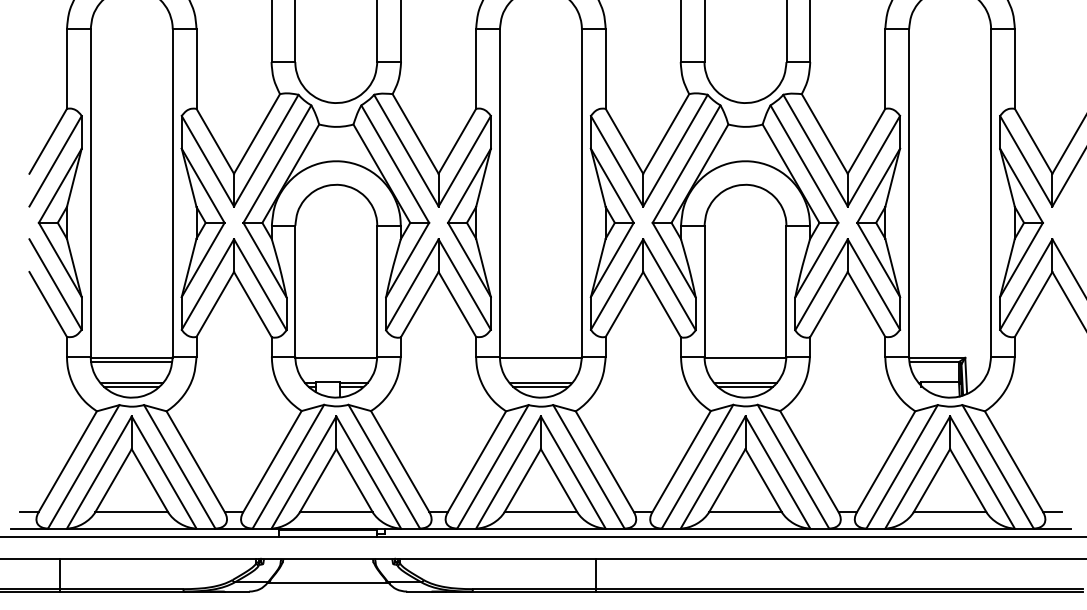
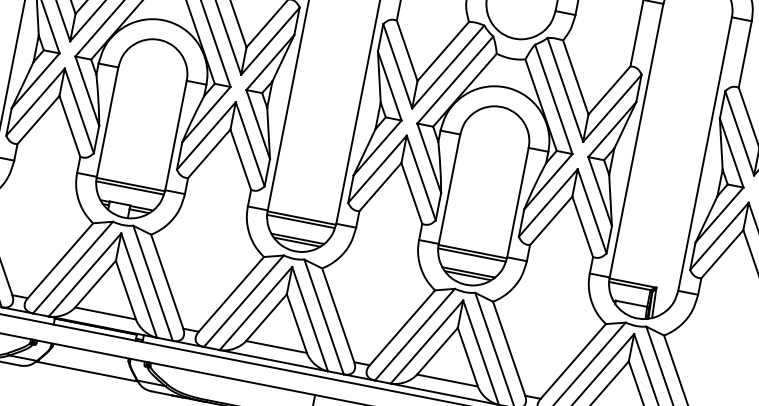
line: (335, 362) -> (129, 188), added
line: (540, 362) -> (300, 221), added
line: (745, 362) -> (472, 255), added

